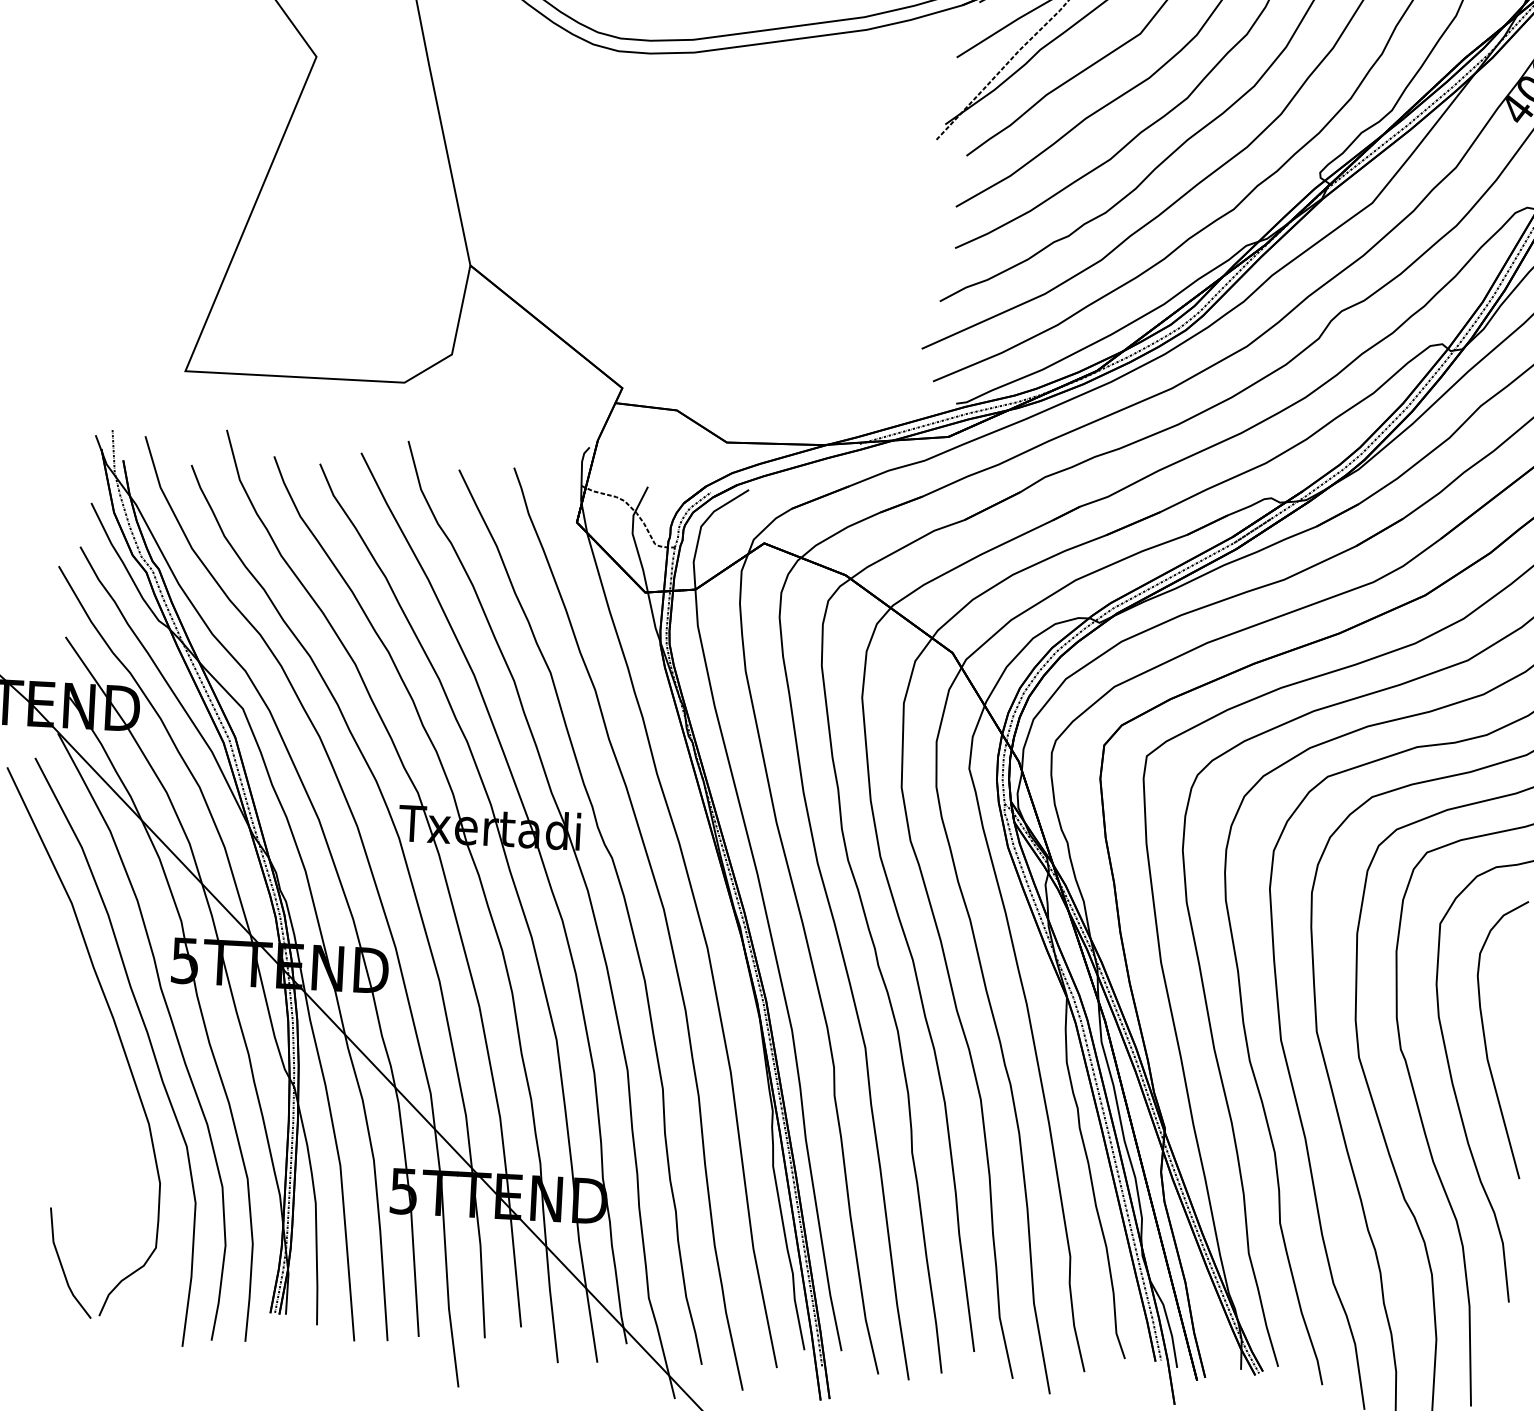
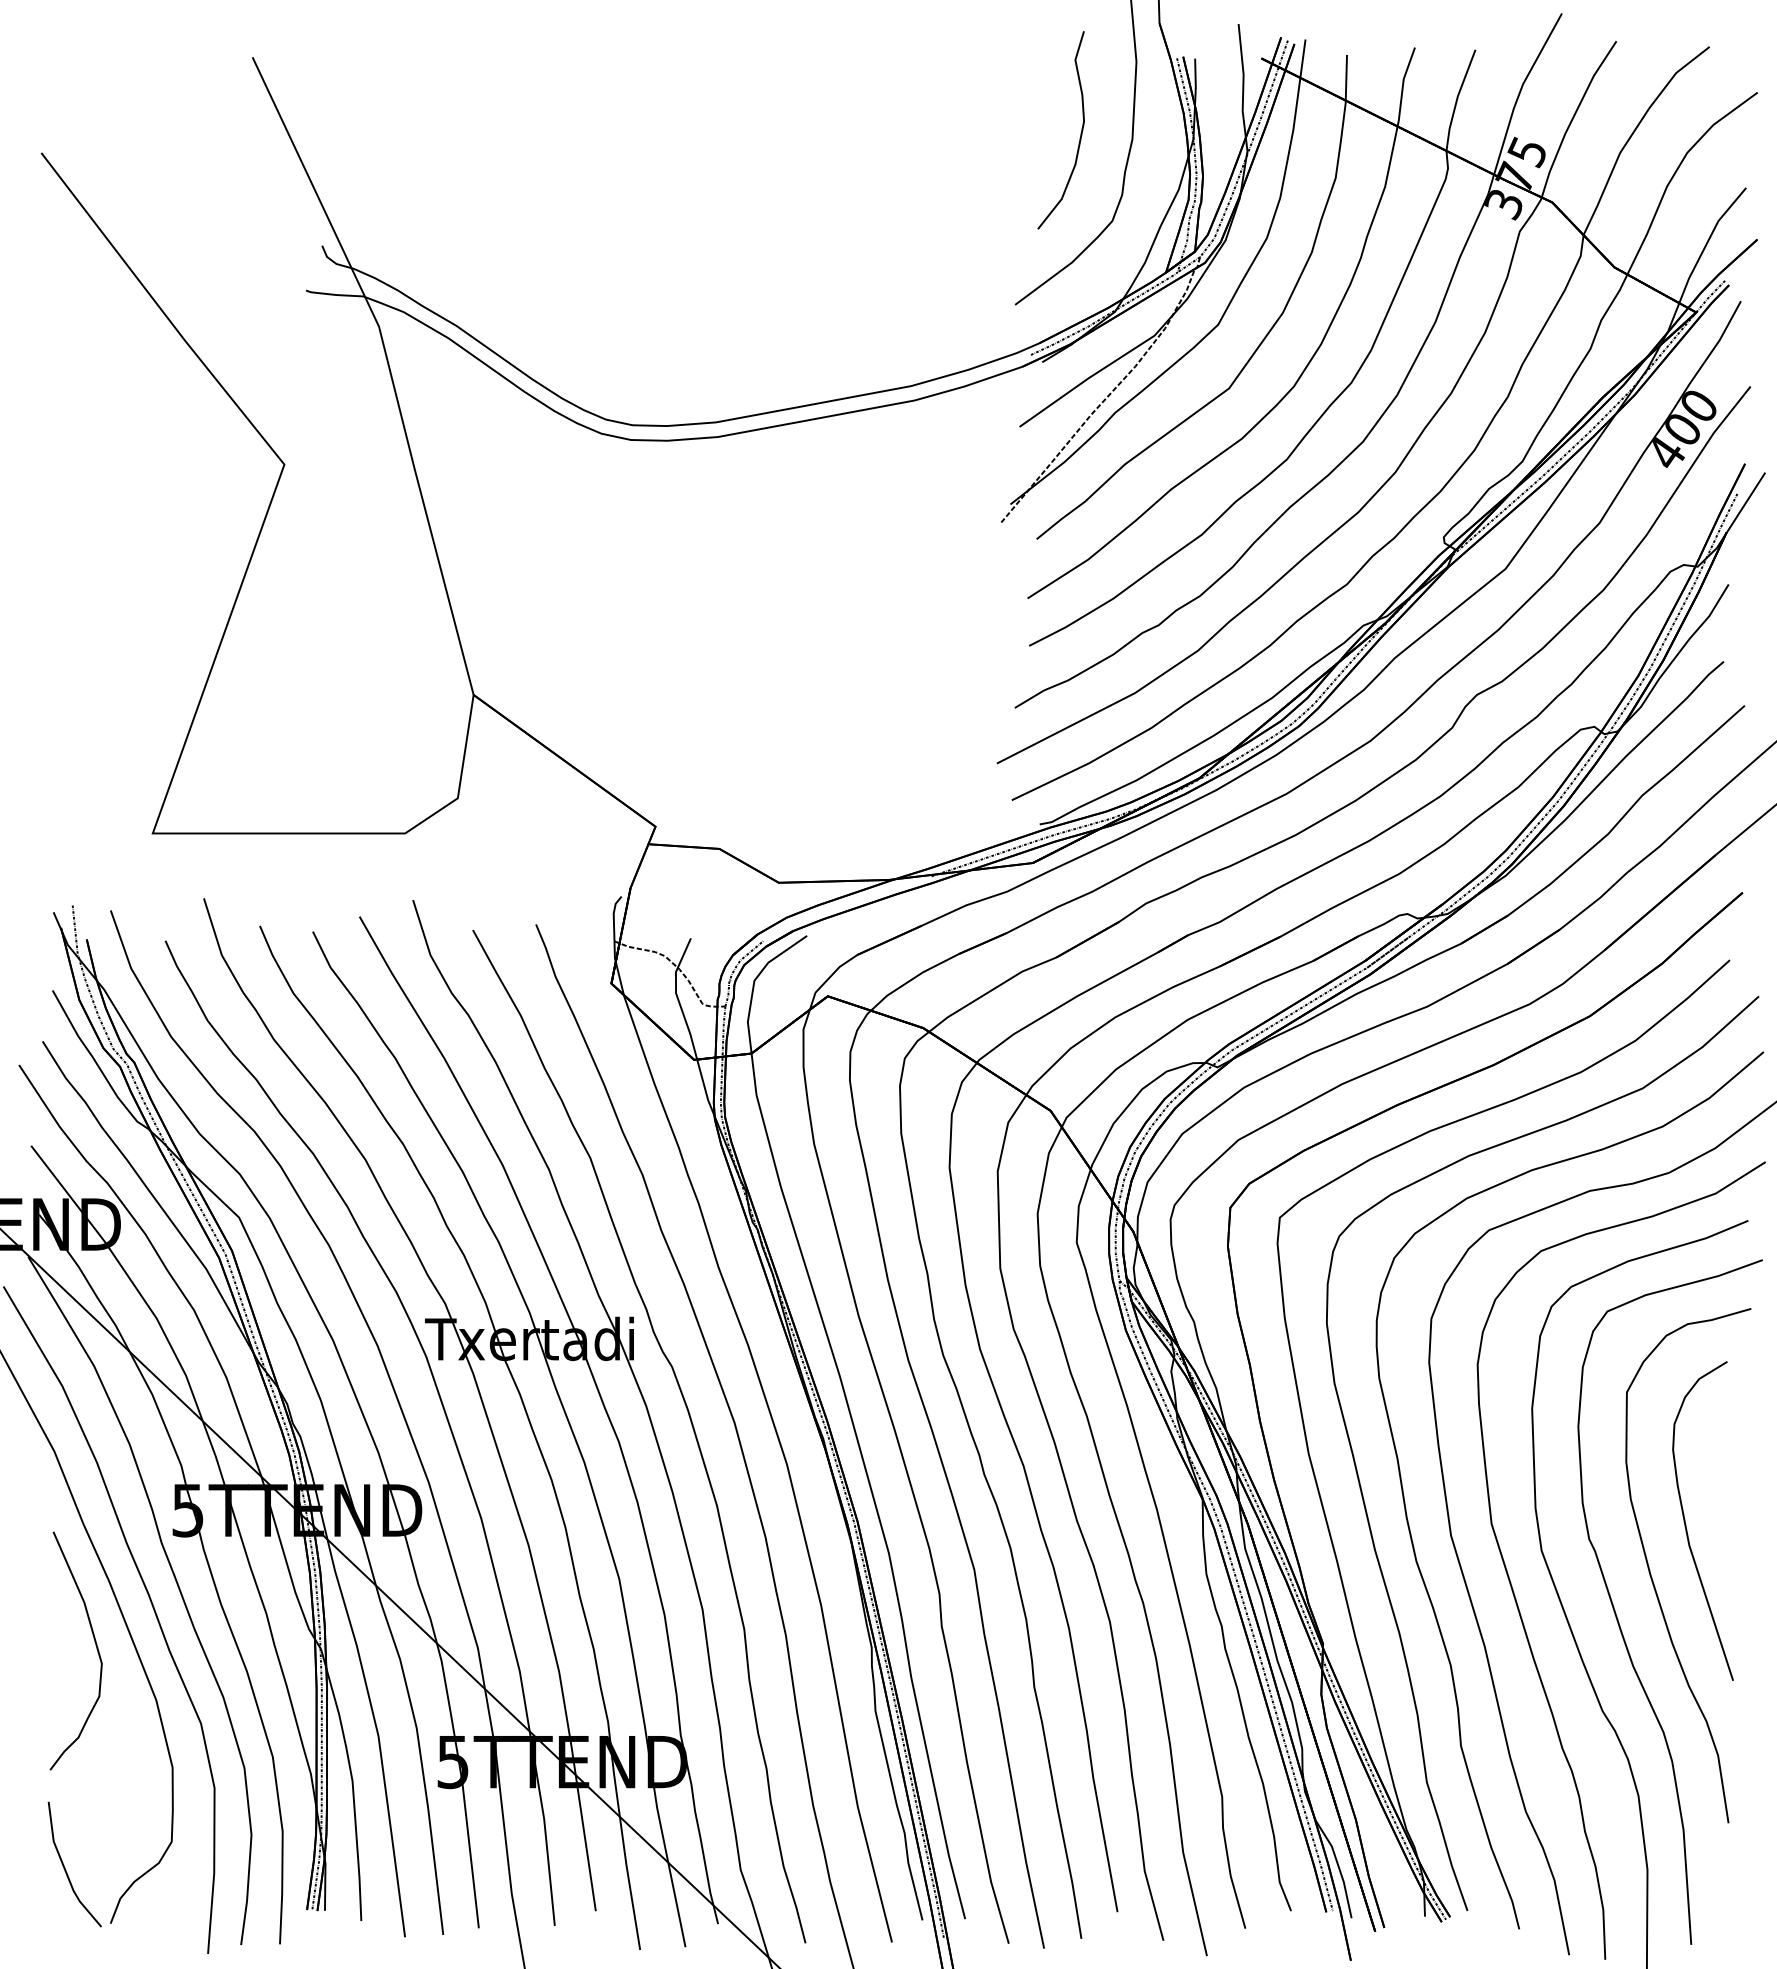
part: (97, 1071) -> (94, 1642), added

